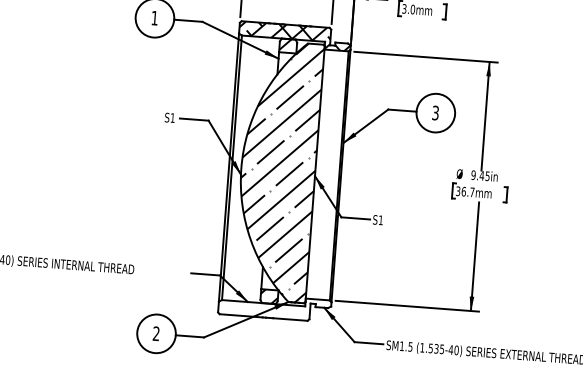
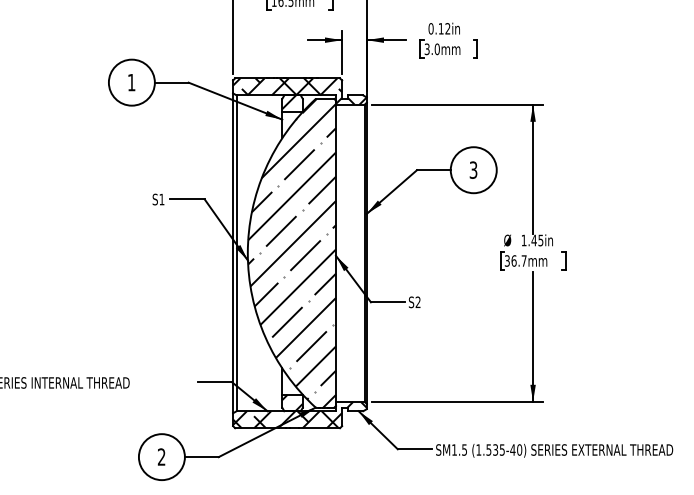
text: (473, 175) -> (523, 240), 9.45in -> 1.45in
text: (380, 219) -> (417, 301), S1 -> S2
hatch: (274, 306) -> (299, 414), added

